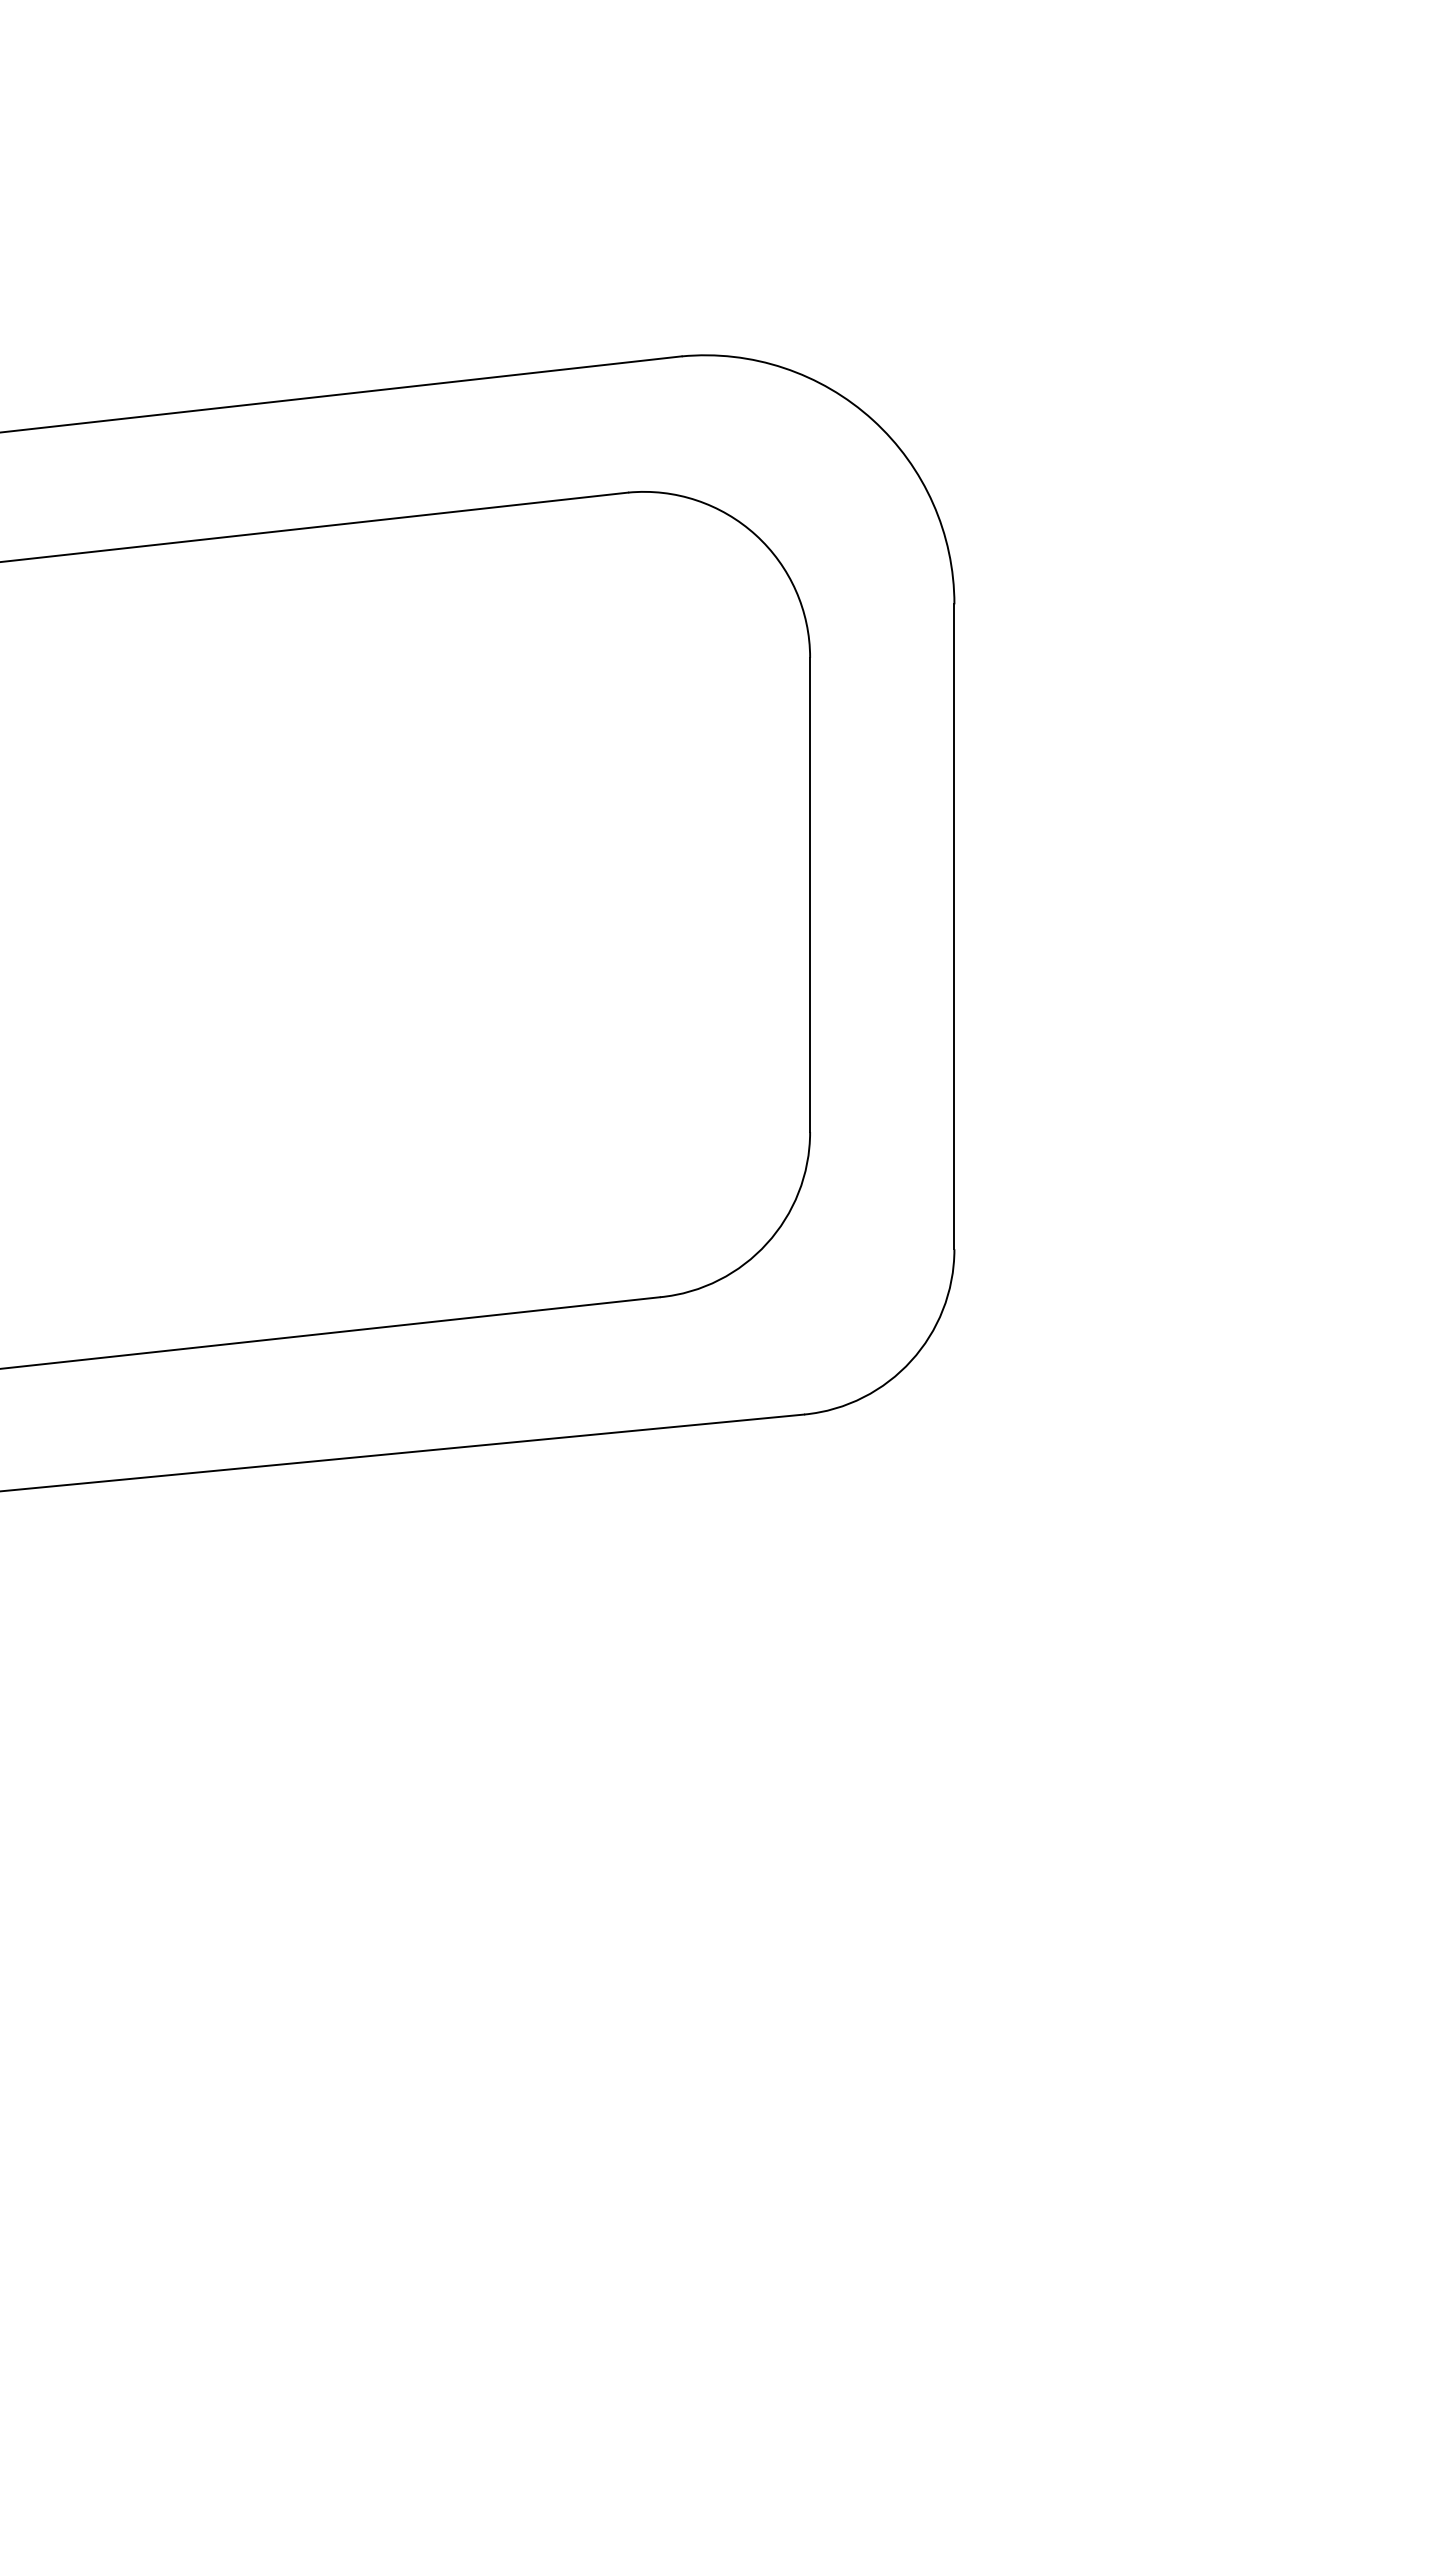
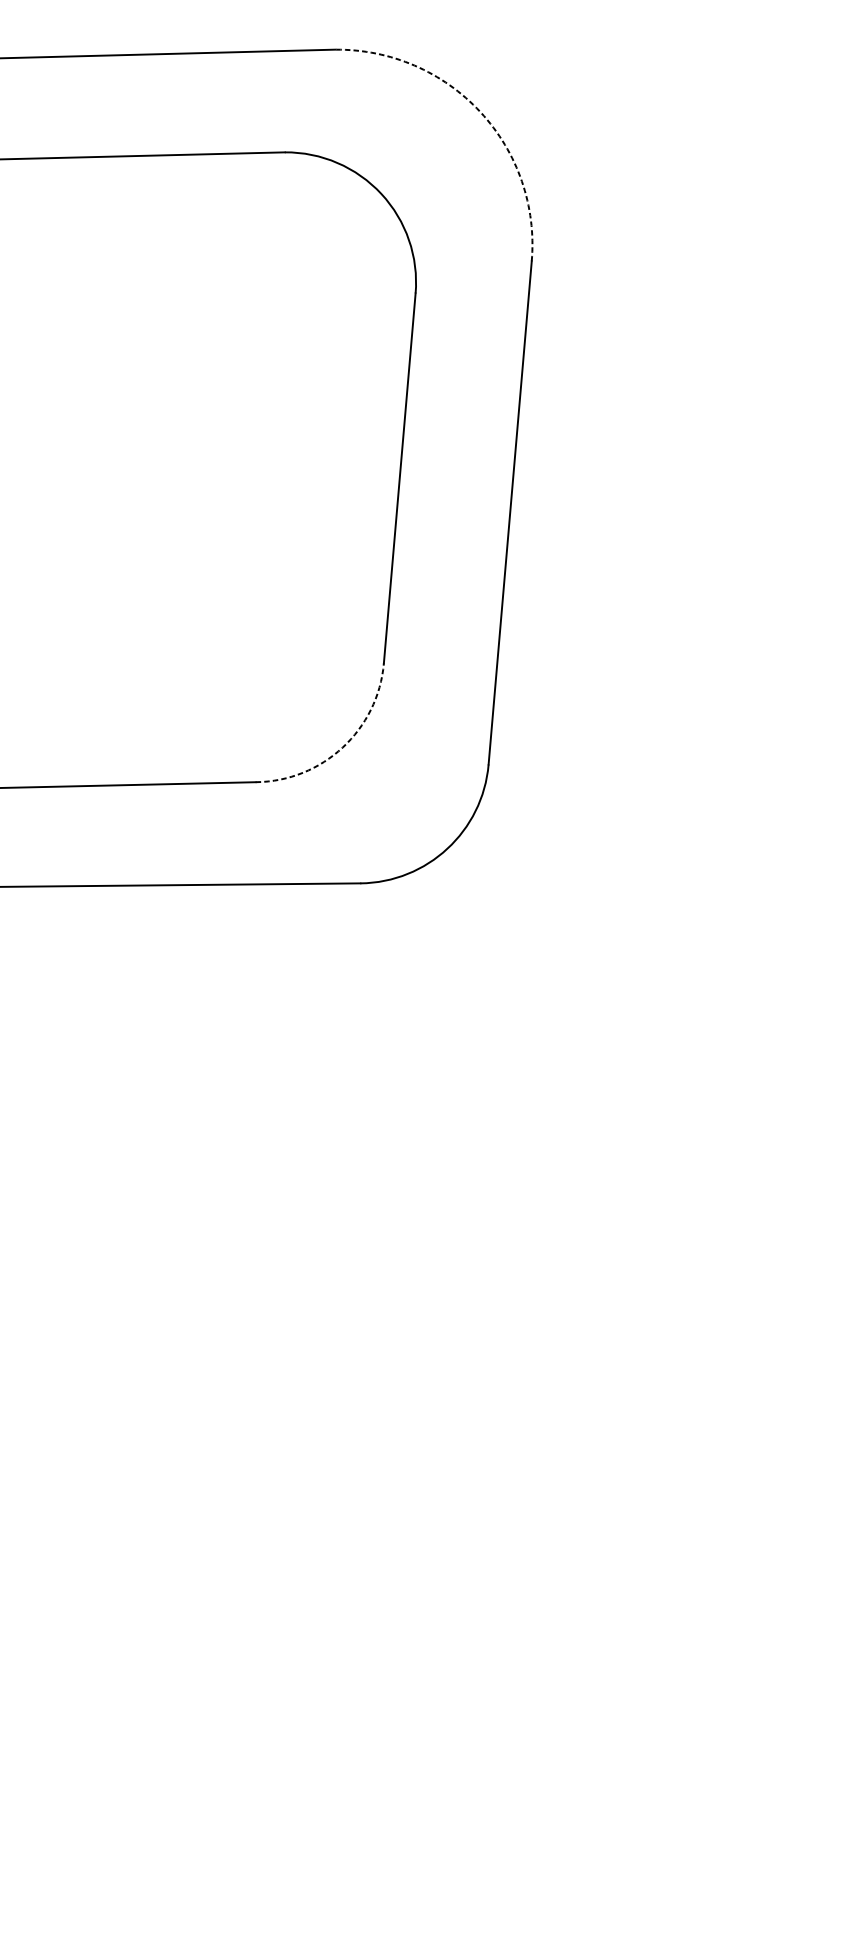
arc: (872, 420) -> (480, 112), solid -> dashed
arc: (766, 1243) -> (342, 747), solid -> dashed

